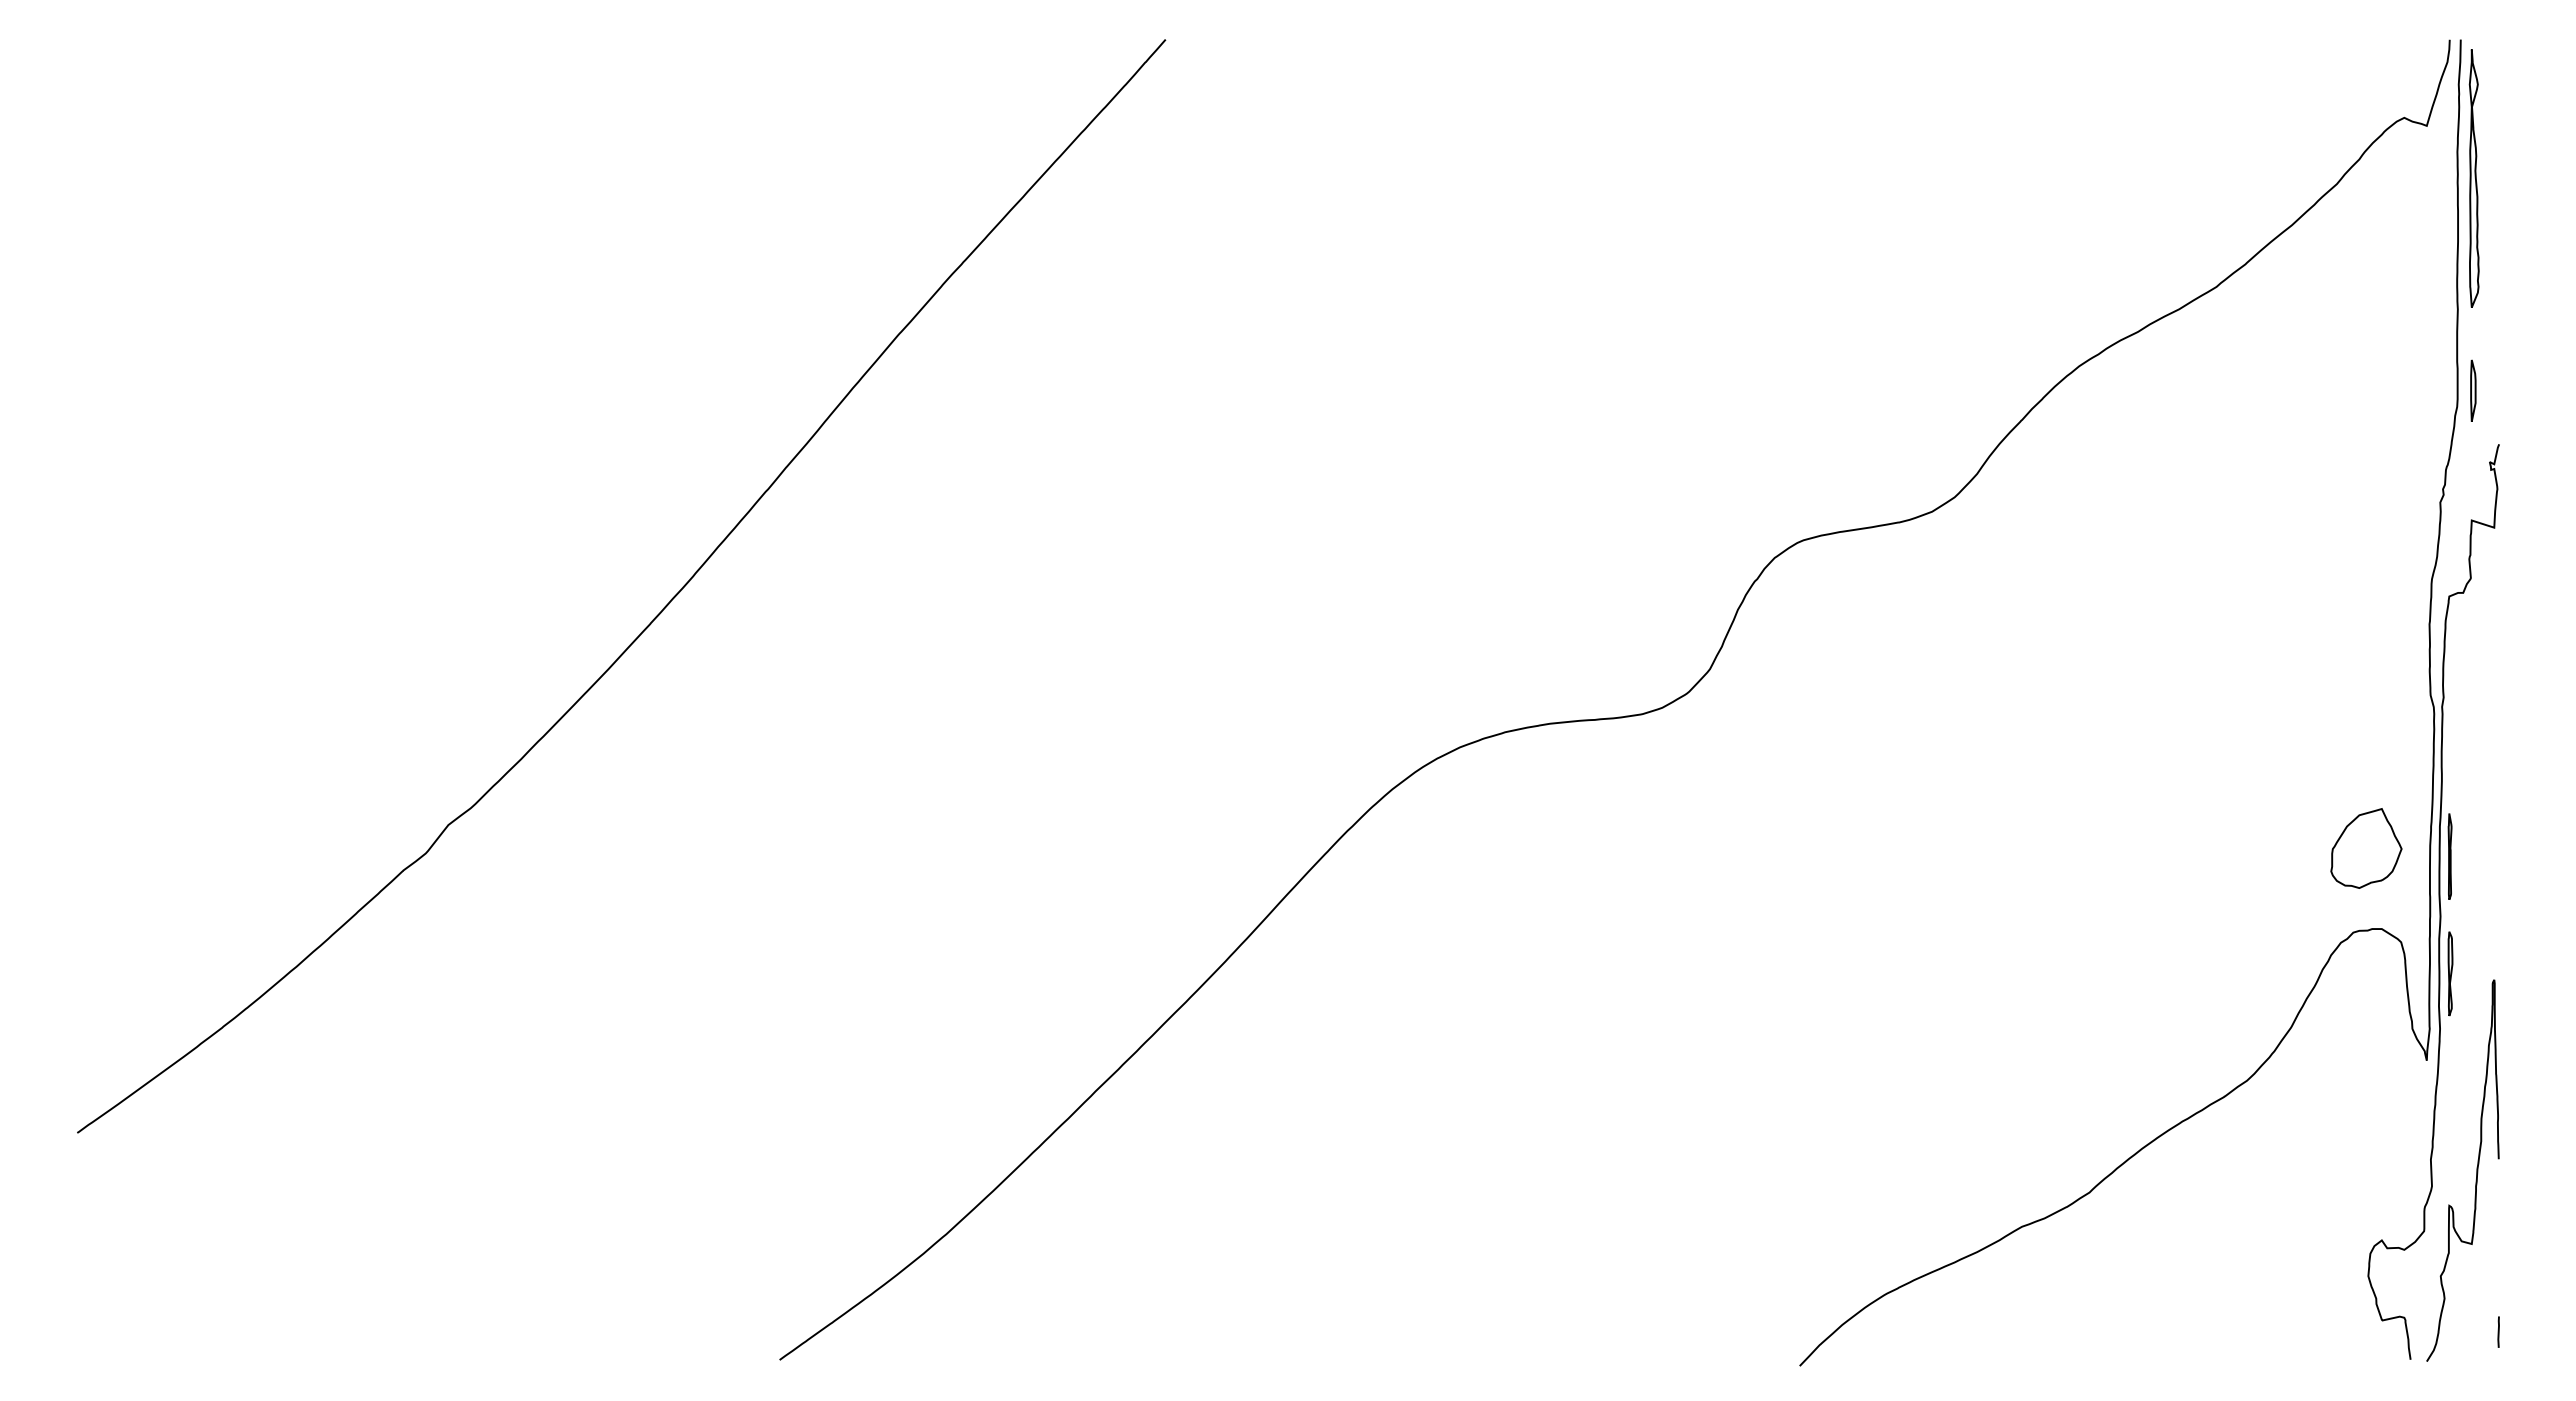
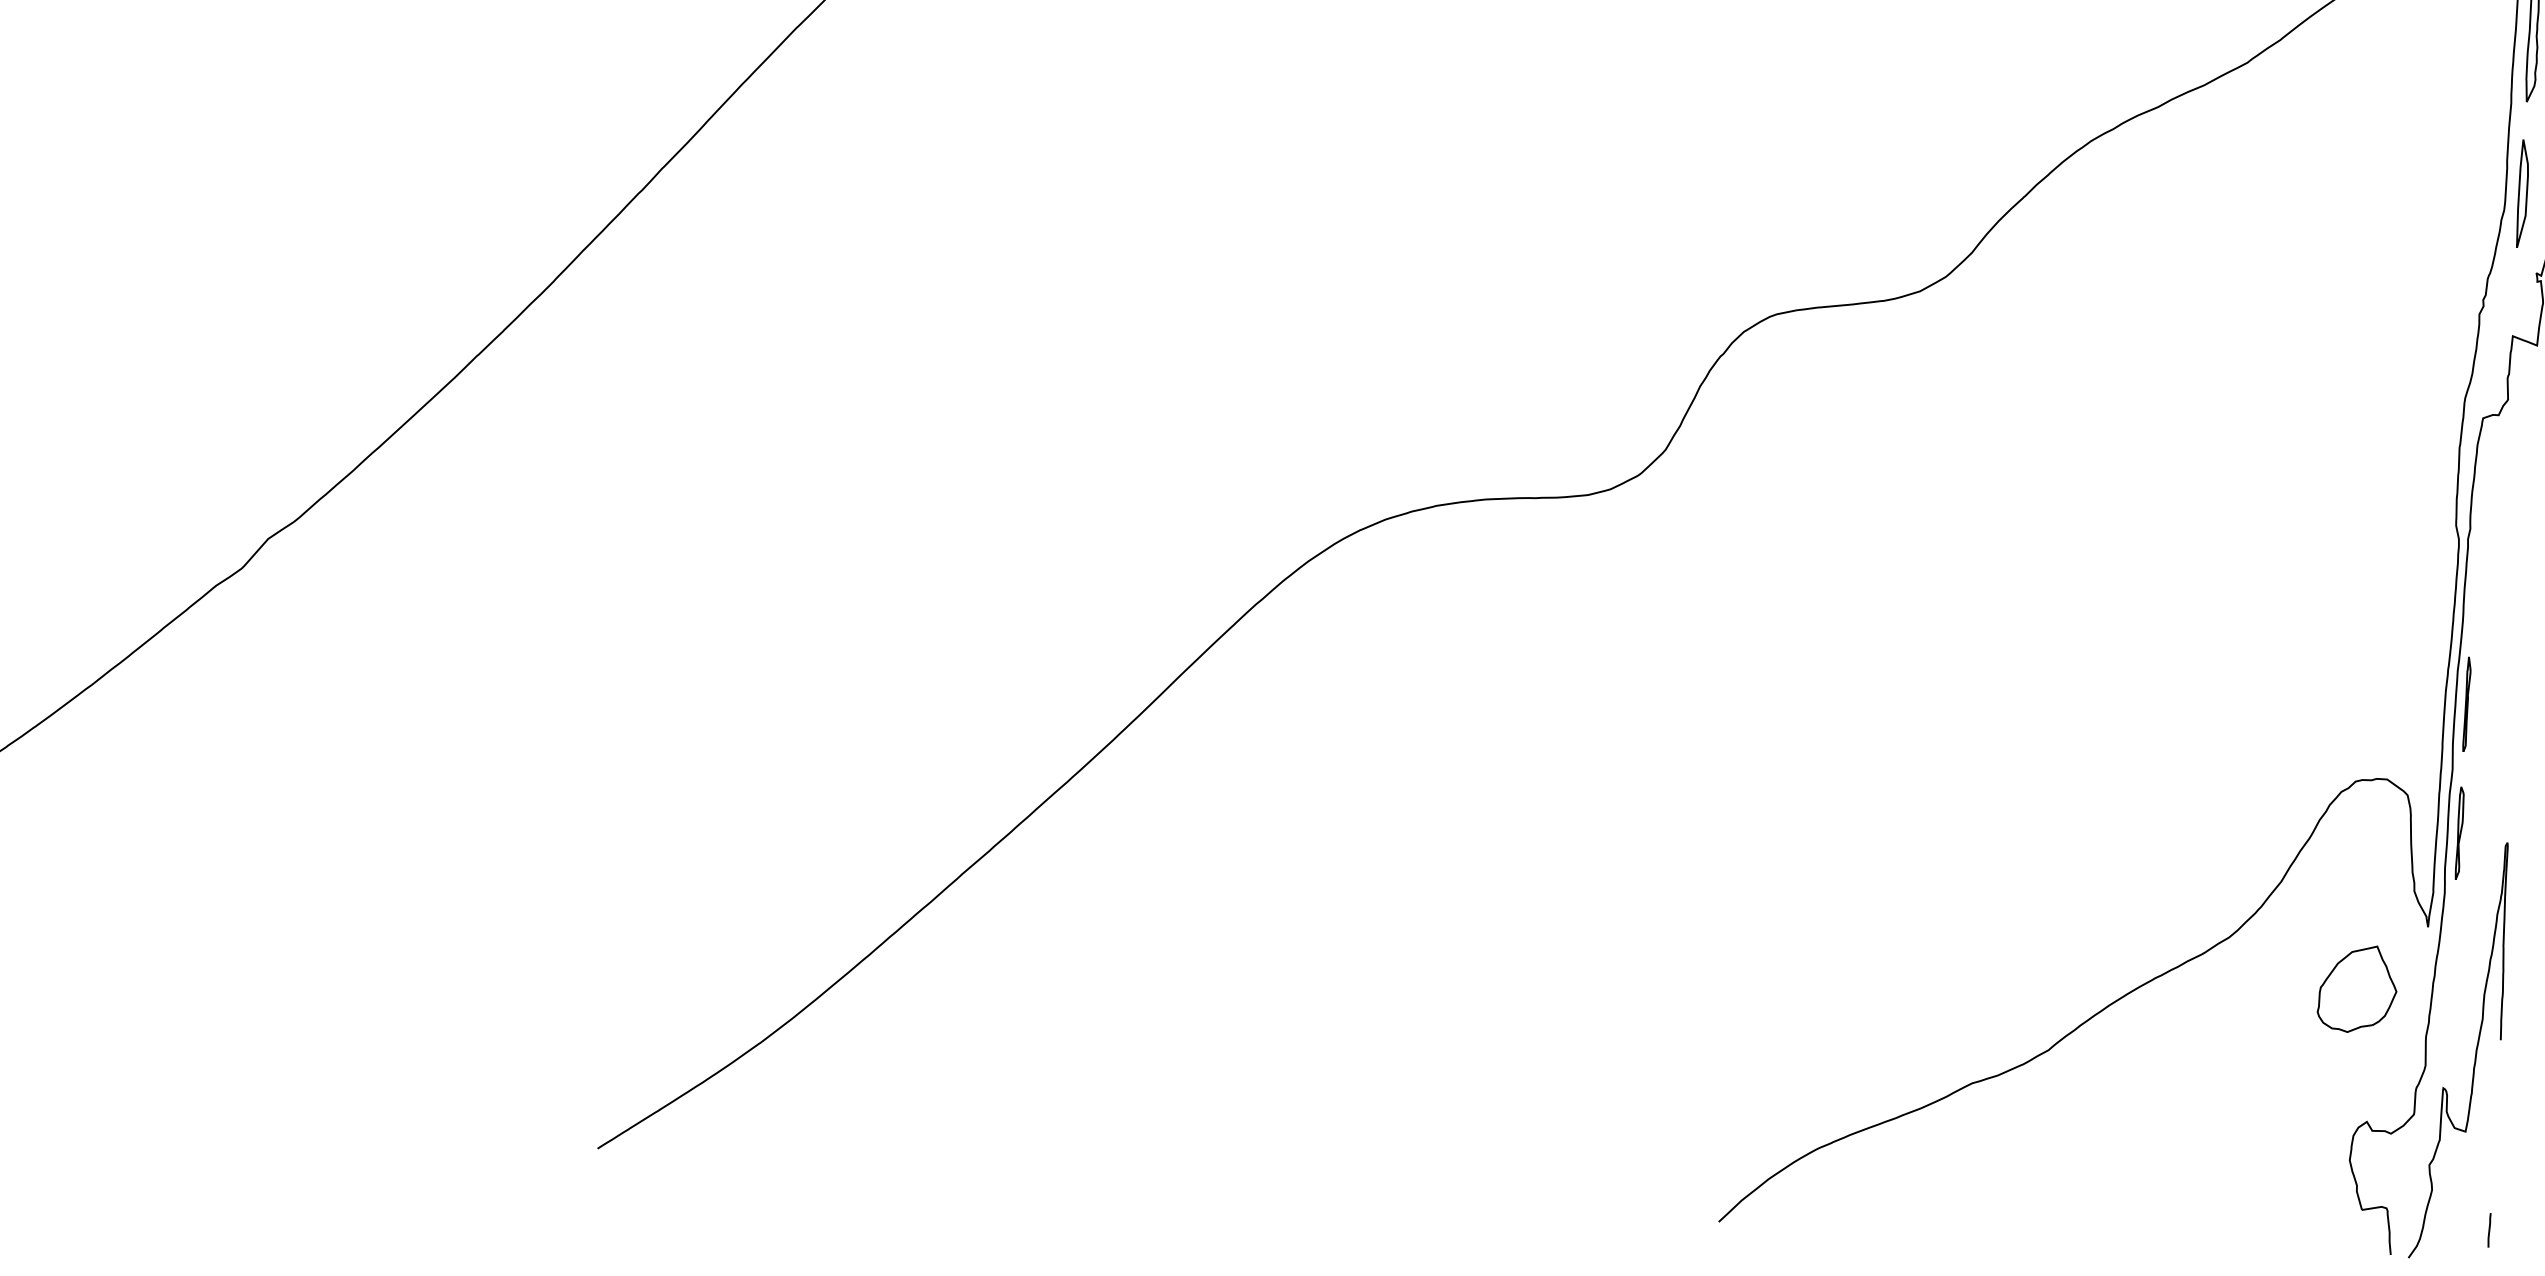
part: (2473, 390) -> (2523, 193), size x1.6
part: (2366, 848) -> (2357, 989), moved

